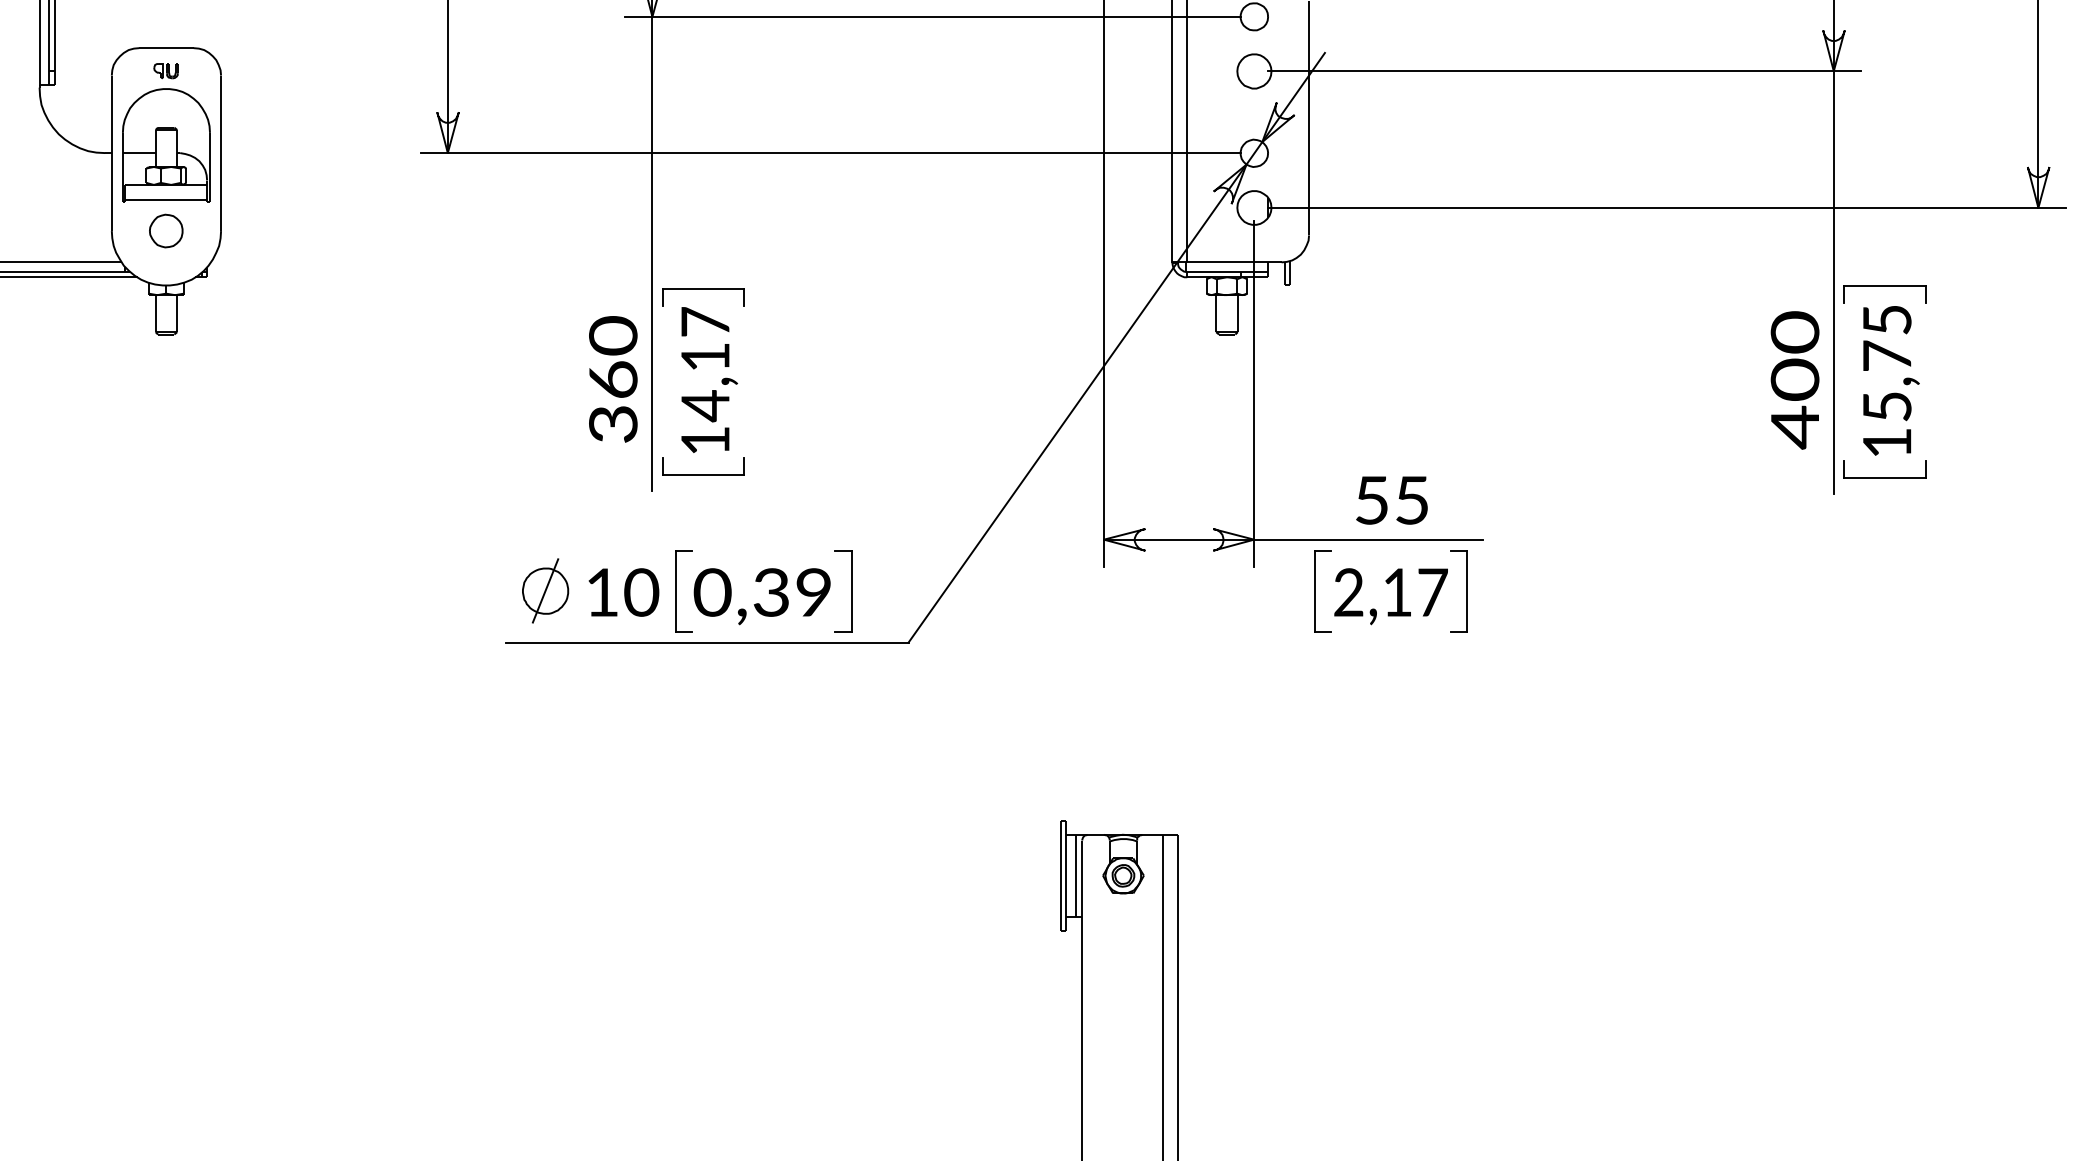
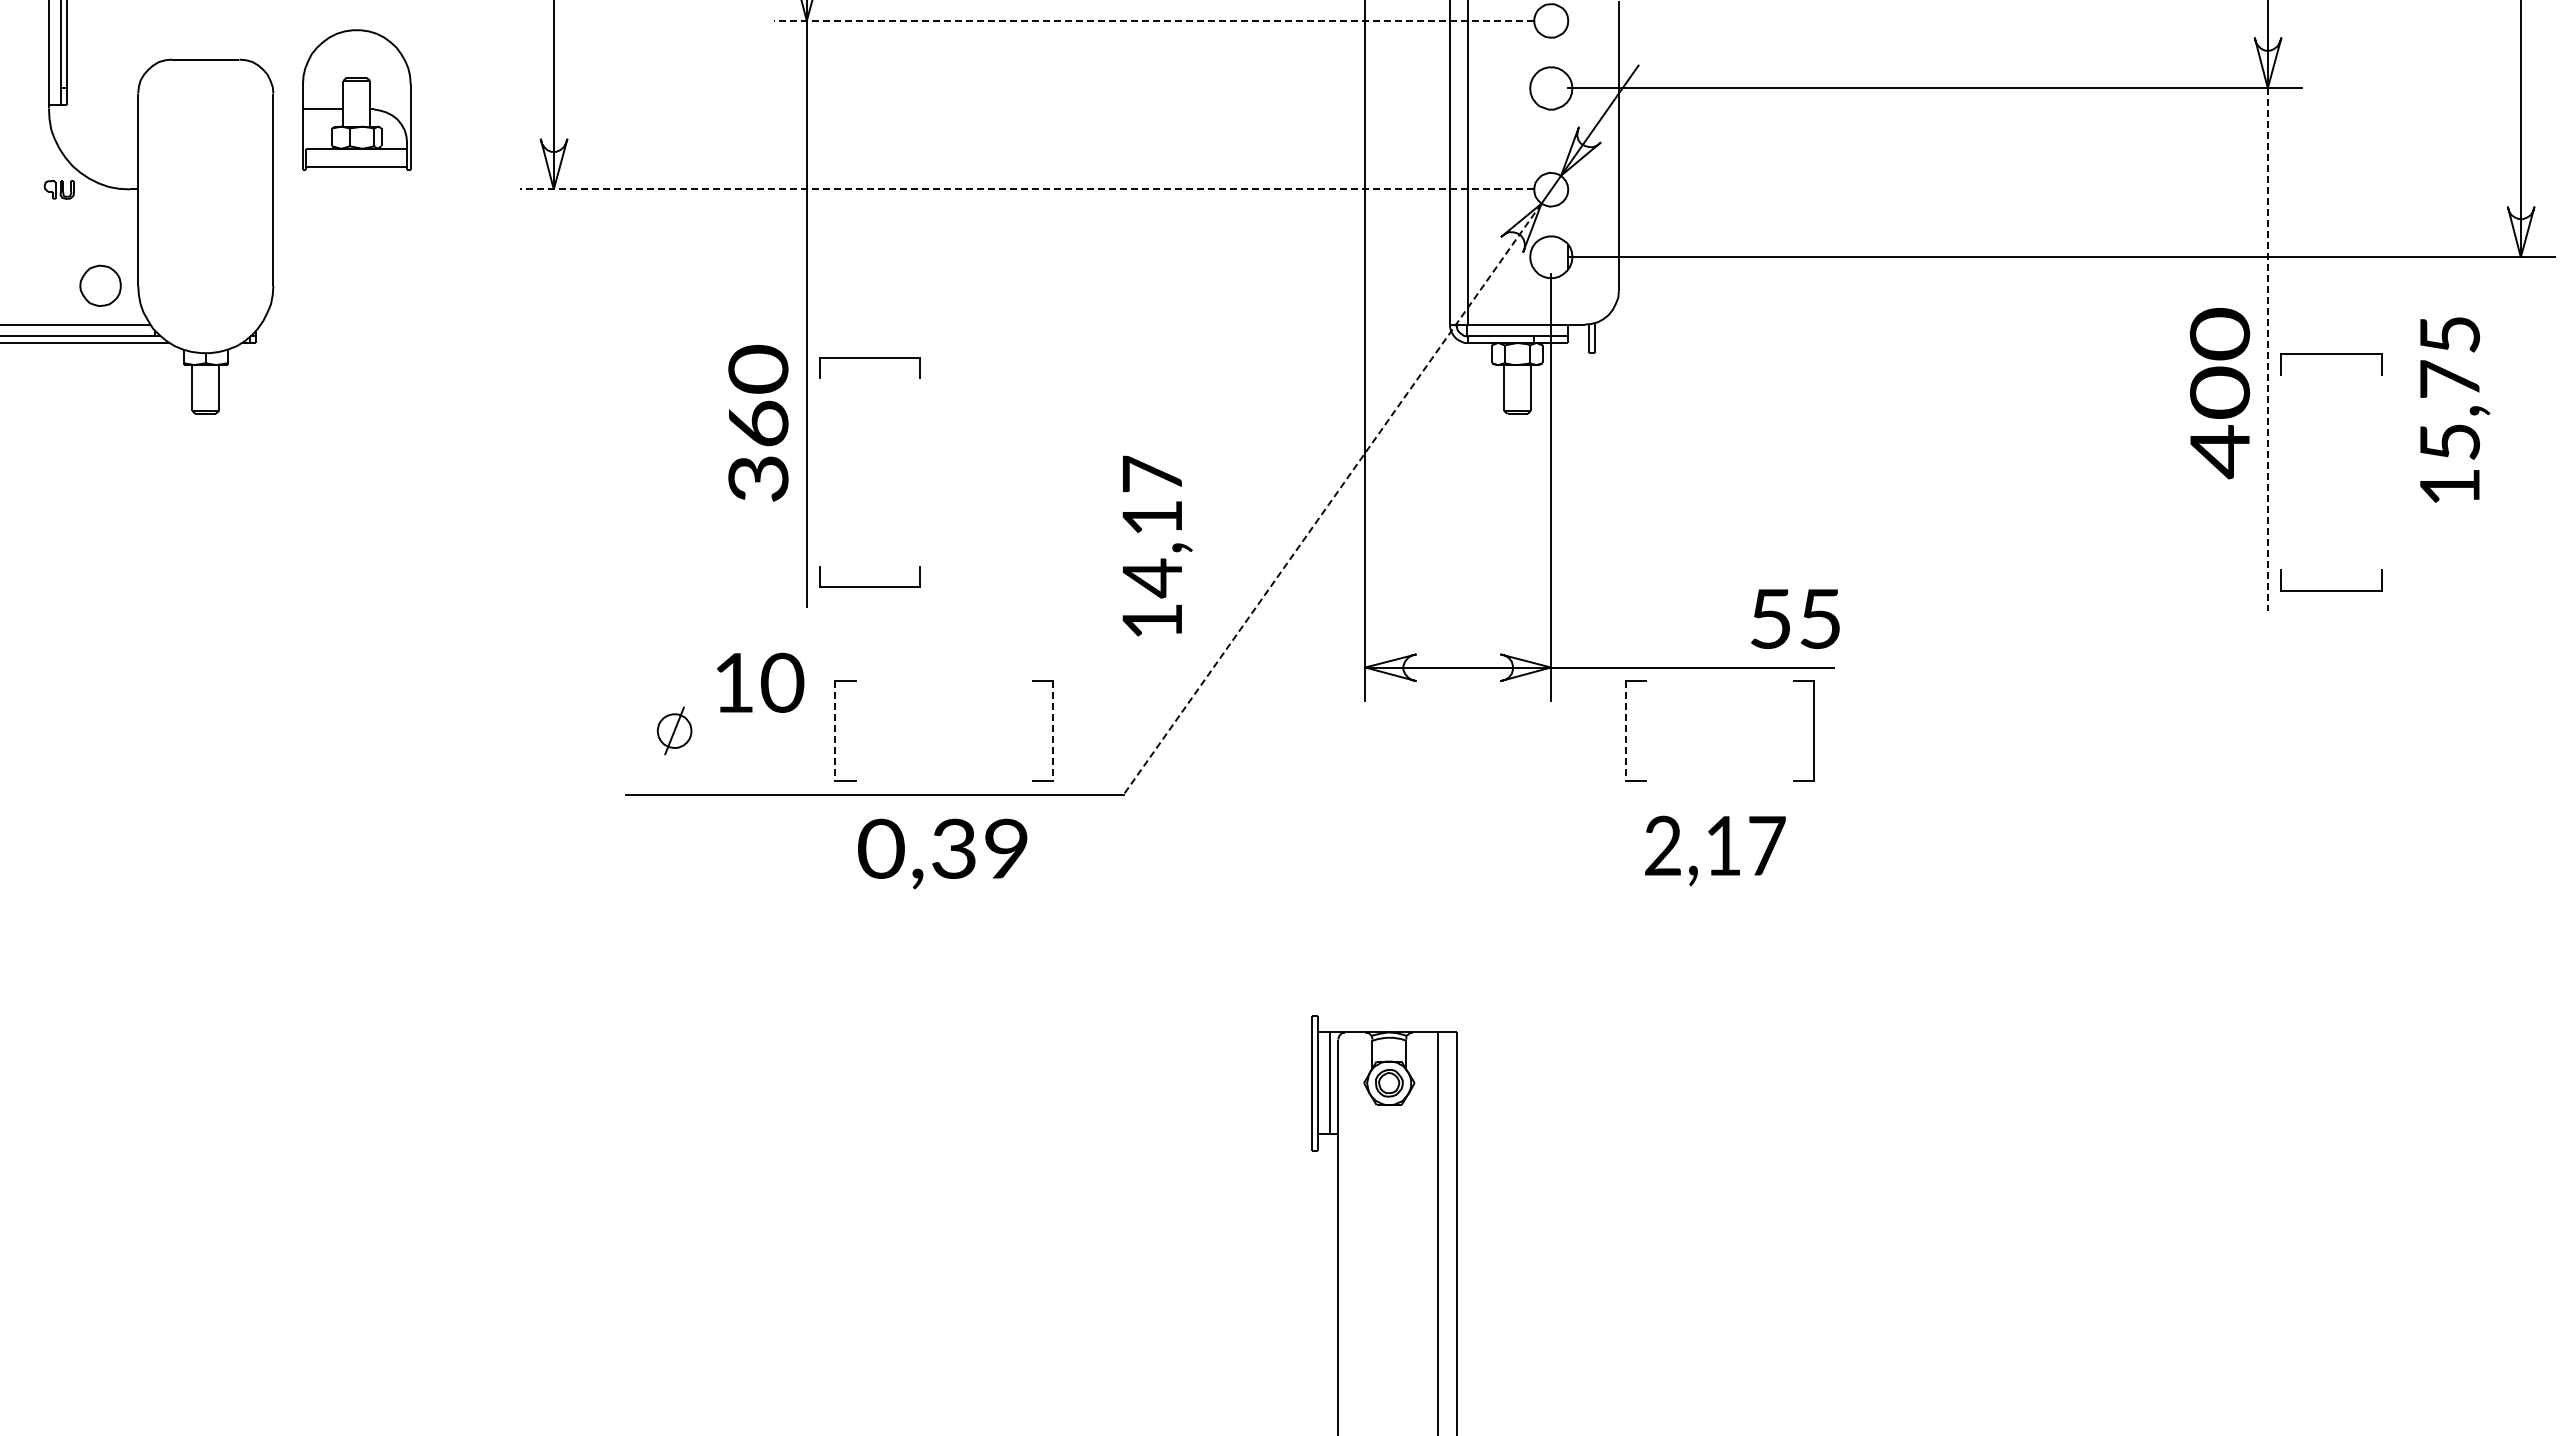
line: (932, 16) -> (1153, 20), solid -> dashed
part: (165, 70) -> (58, 189), moved
part: (166, 145) -> (356, 99), moved
line: (830, 153) -> (1027, 189), solid -> dashed
part: (166, 230) -> (100, 285), moved
line: (1833, 283) -> (2267, 350), solid -> dashed
text: (613, 379) -> (758, 423), moved
text: (709, 379) -> (1157, 545), moved
text: (1795, 380) -> (2220, 393), moved
text: (1891, 380) -> (2455, 409), moved
line: (1077, 403) -> (1332, 499), solid -> dashed
text: (1392, 500) -> (1795, 619), moved
part: (545, 590) -> (674, 730), size x0.6
line: (675, 591) -> (835, 731), solid -> dashed
line: (851, 591) -> (1053, 731), solid -> dashed
line: (1315, 591) -> (1626, 731), solid -> dashed
text: (623, 592) -> (760, 682), moved
text: (762, 596) -> (942, 853), moved
text: (1391, 596) -> (1715, 850), moved

